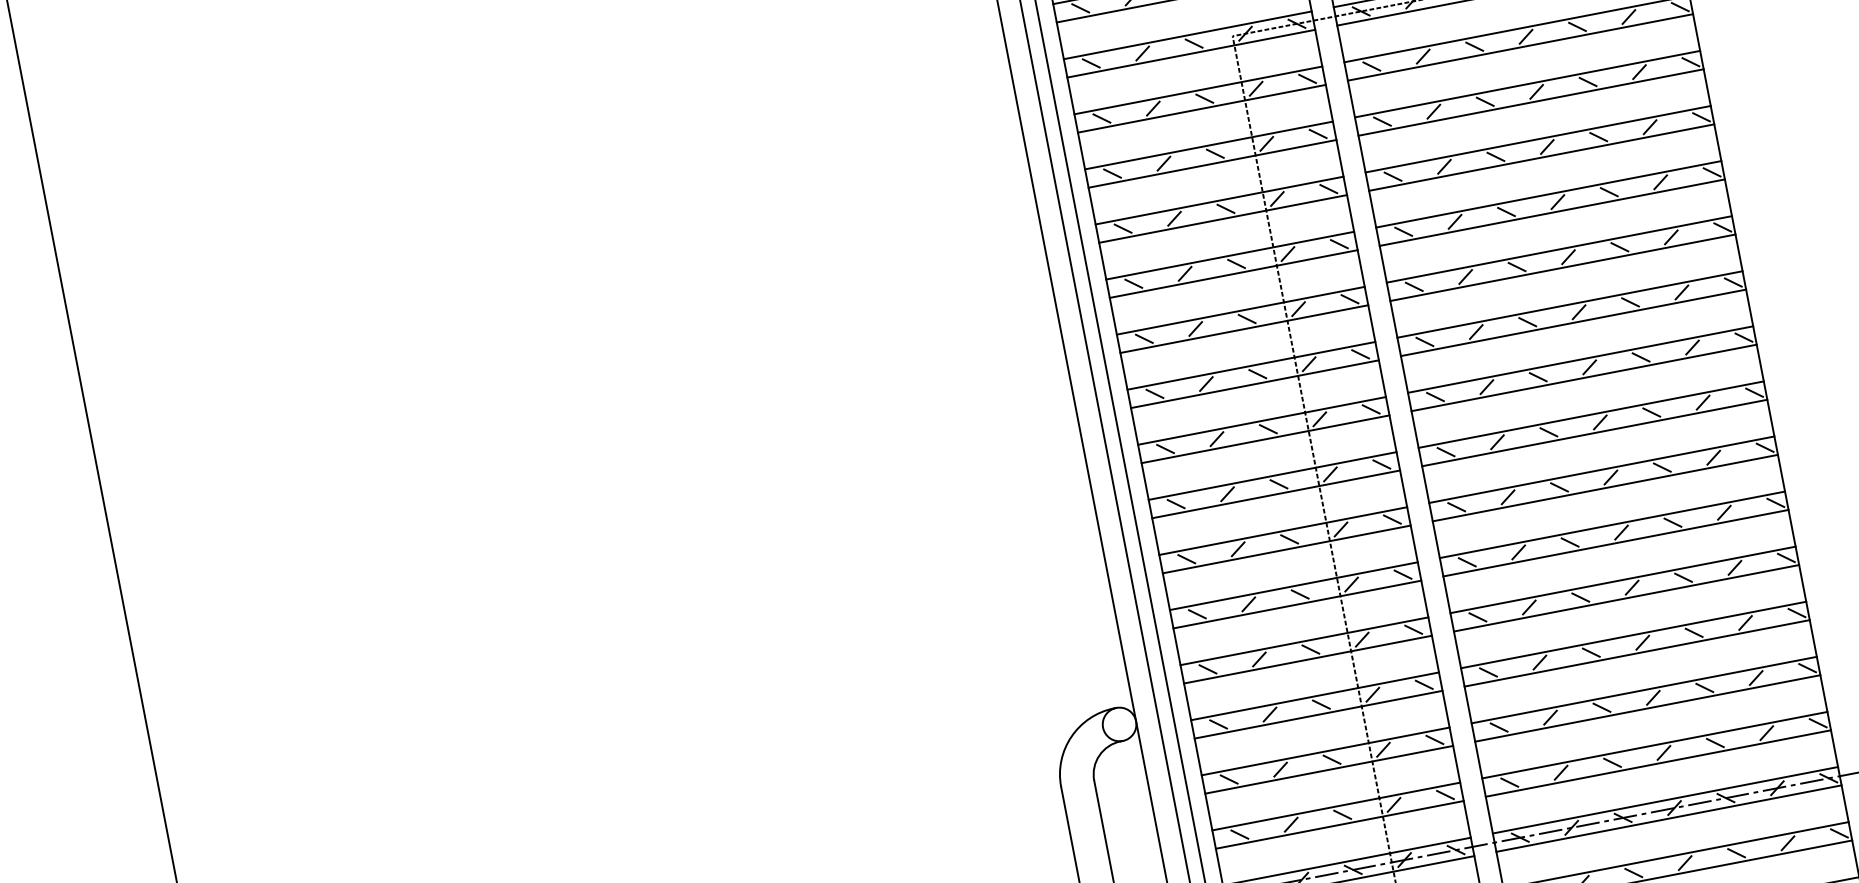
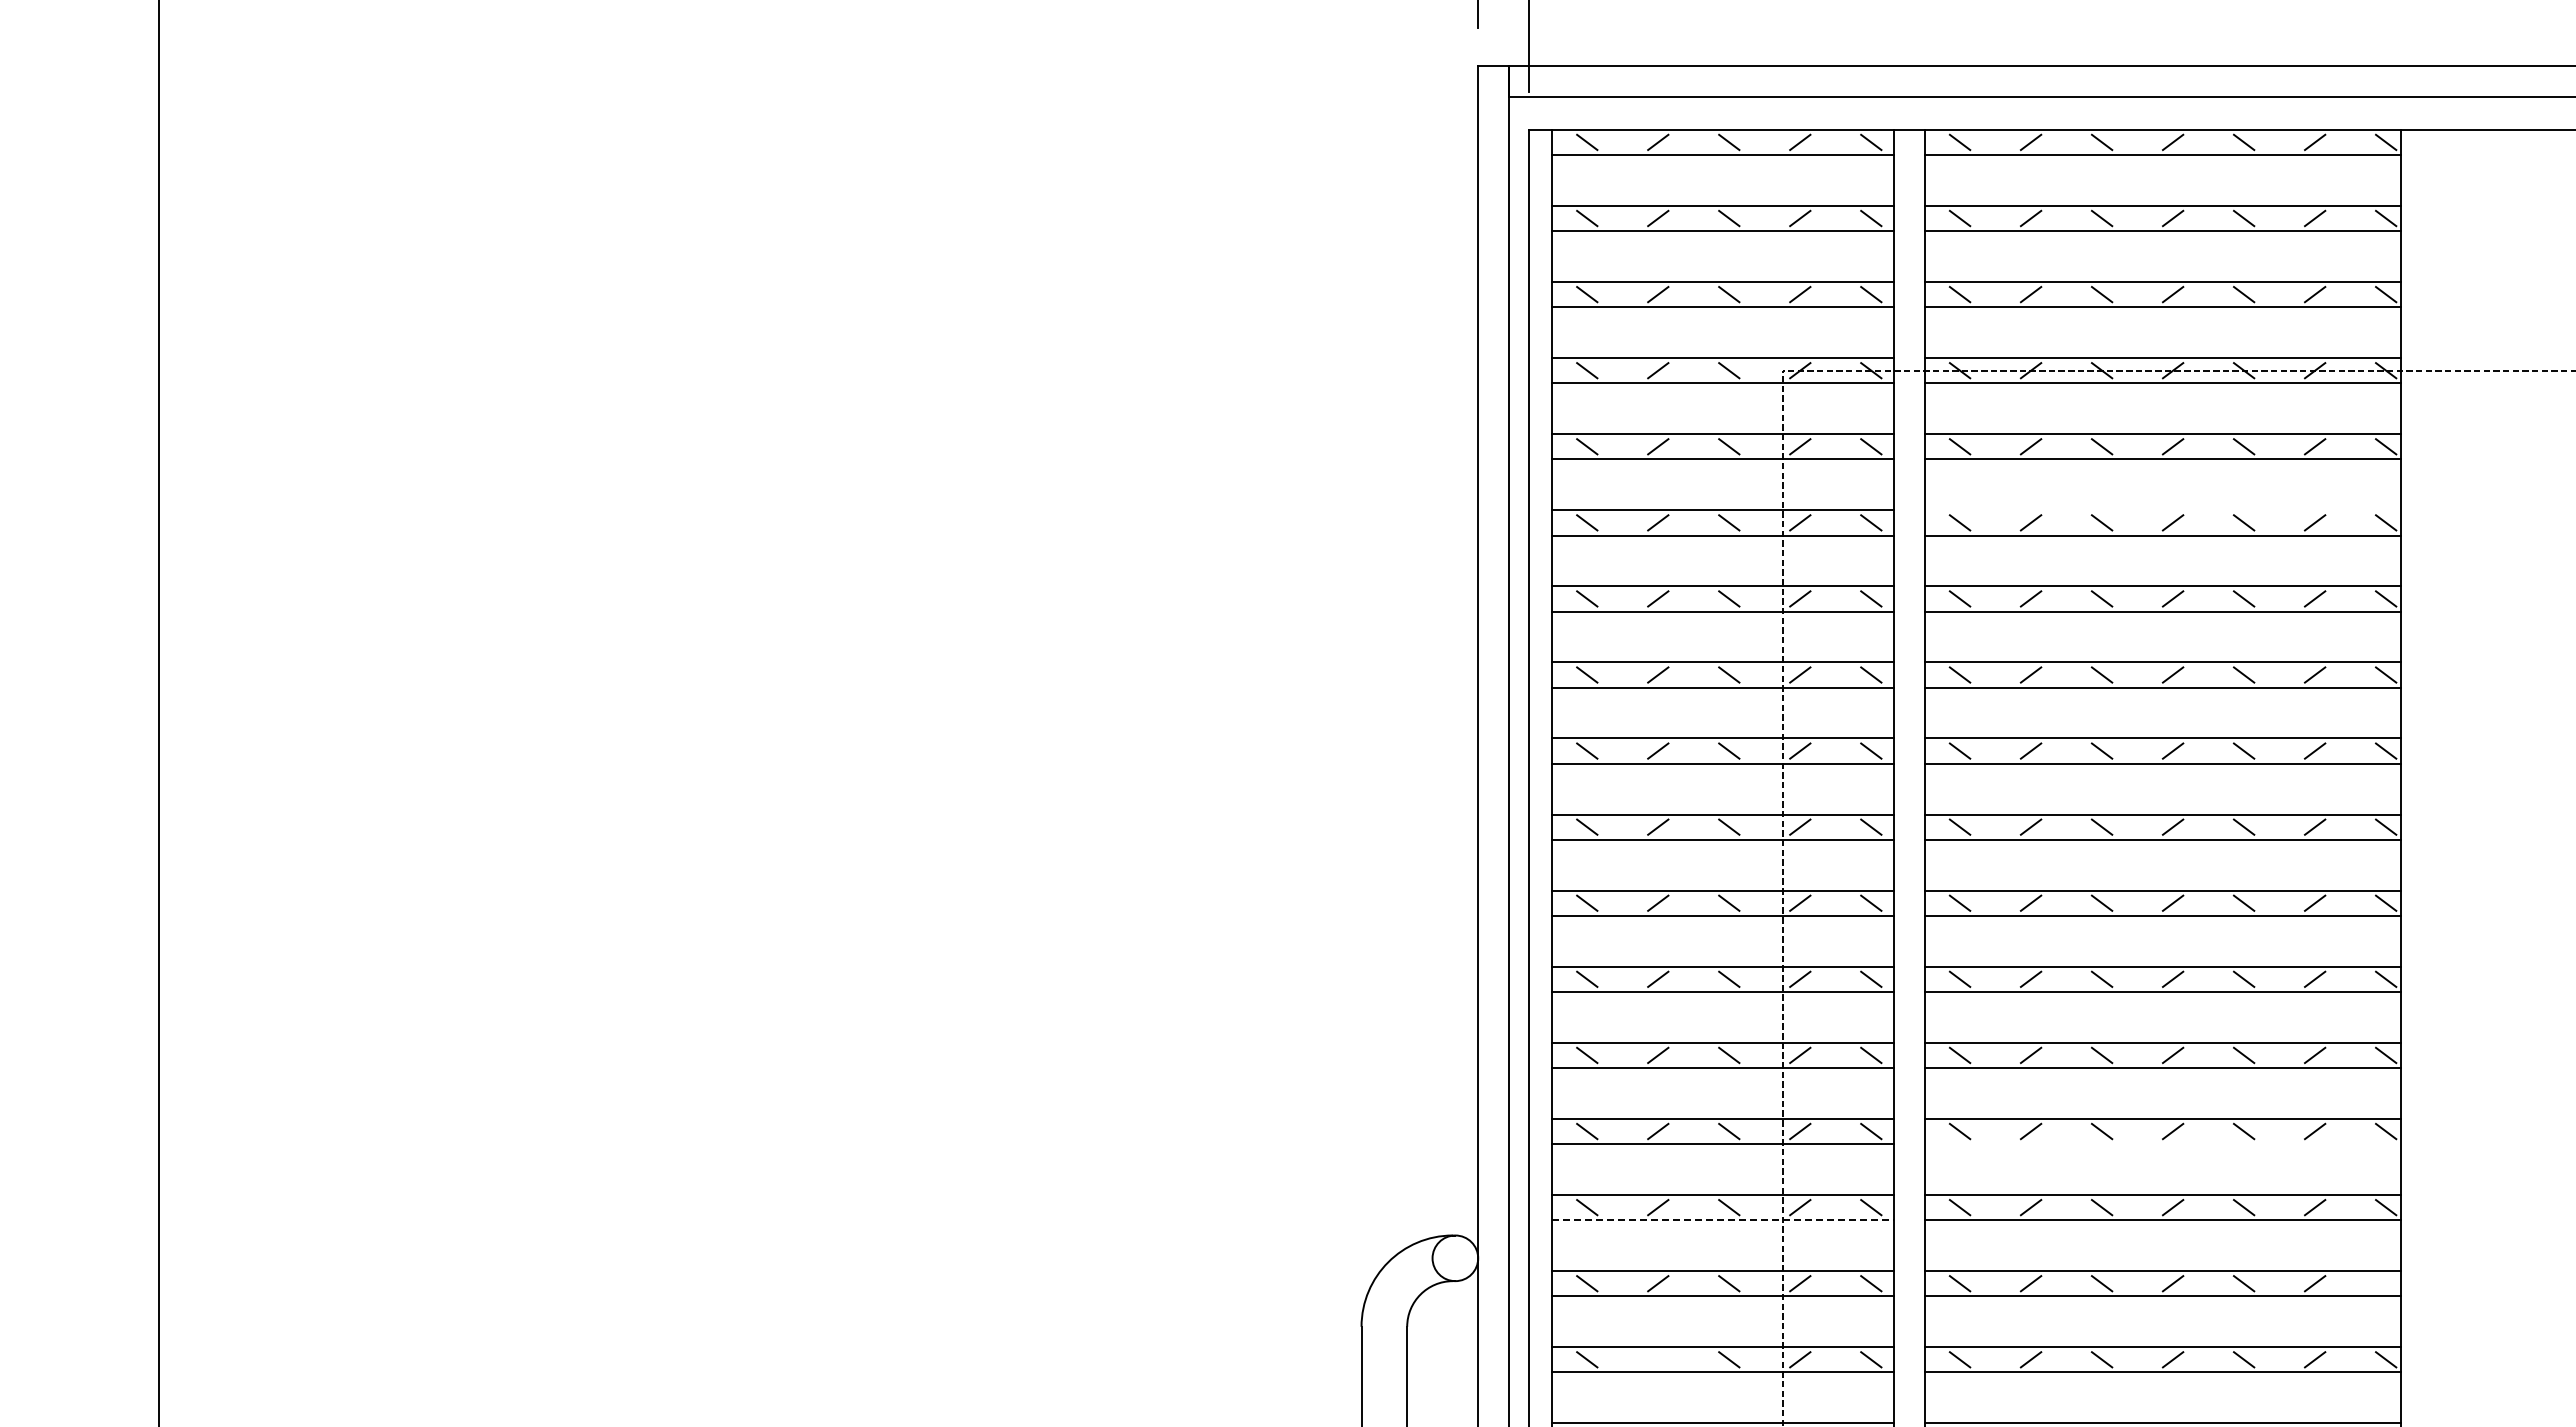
line: (1527, 84) -> (2162, 510), removed
line: (1615, 543) -> (2162, 1144), removed
line: (1796, 613) -> (2385, 1283), removed
line: (1308, 659) -> (1723, 1220), solid -> dashed
line: (1280, 769) -> (1658, 1359), removed

